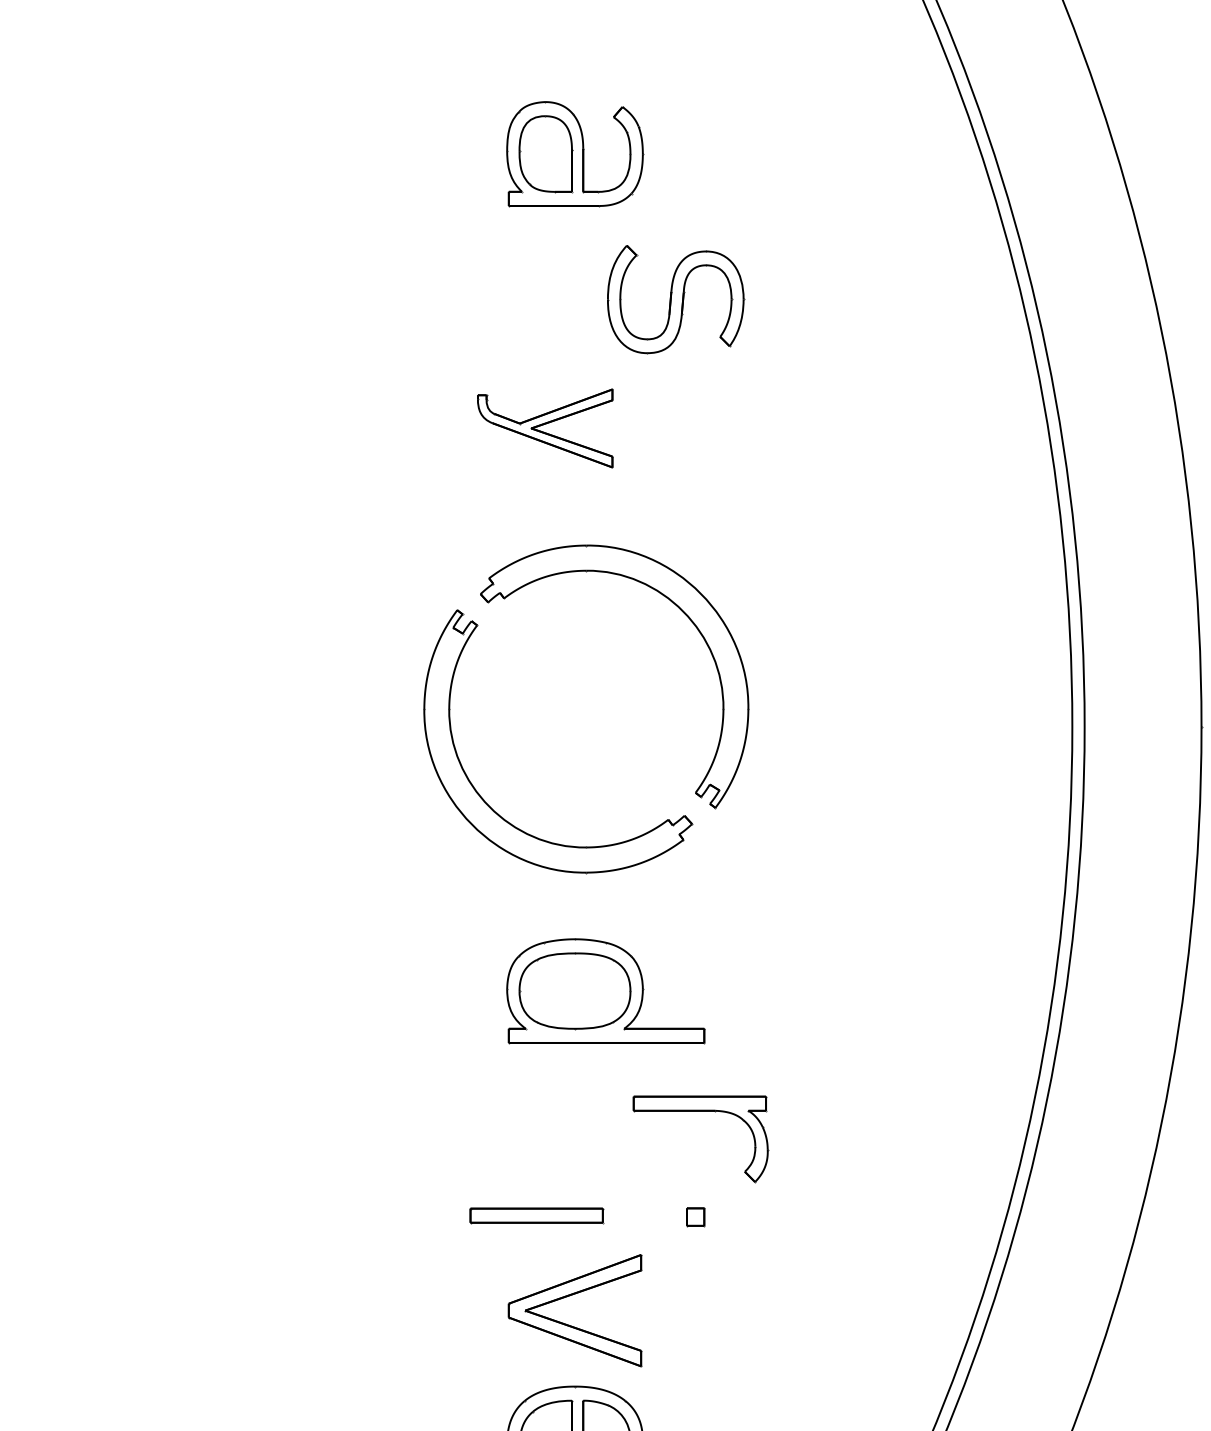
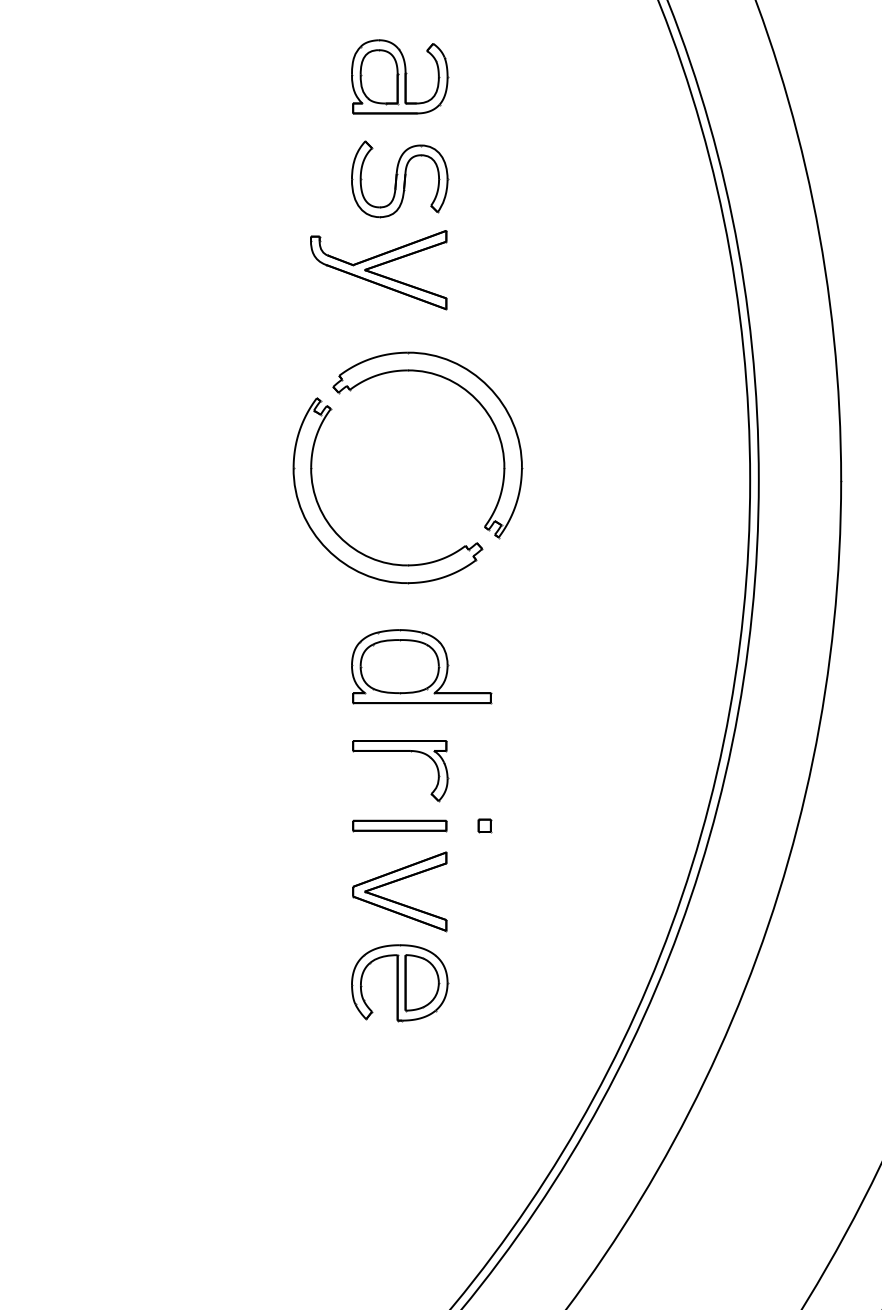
part: (676, 299) -> (400, 179), moved
part: (544, 428) -> (378, 270), size x1.43
part: (700, 1111) -> (400, 751), moved
part: (536, 1215) -> (399, 825), moved

